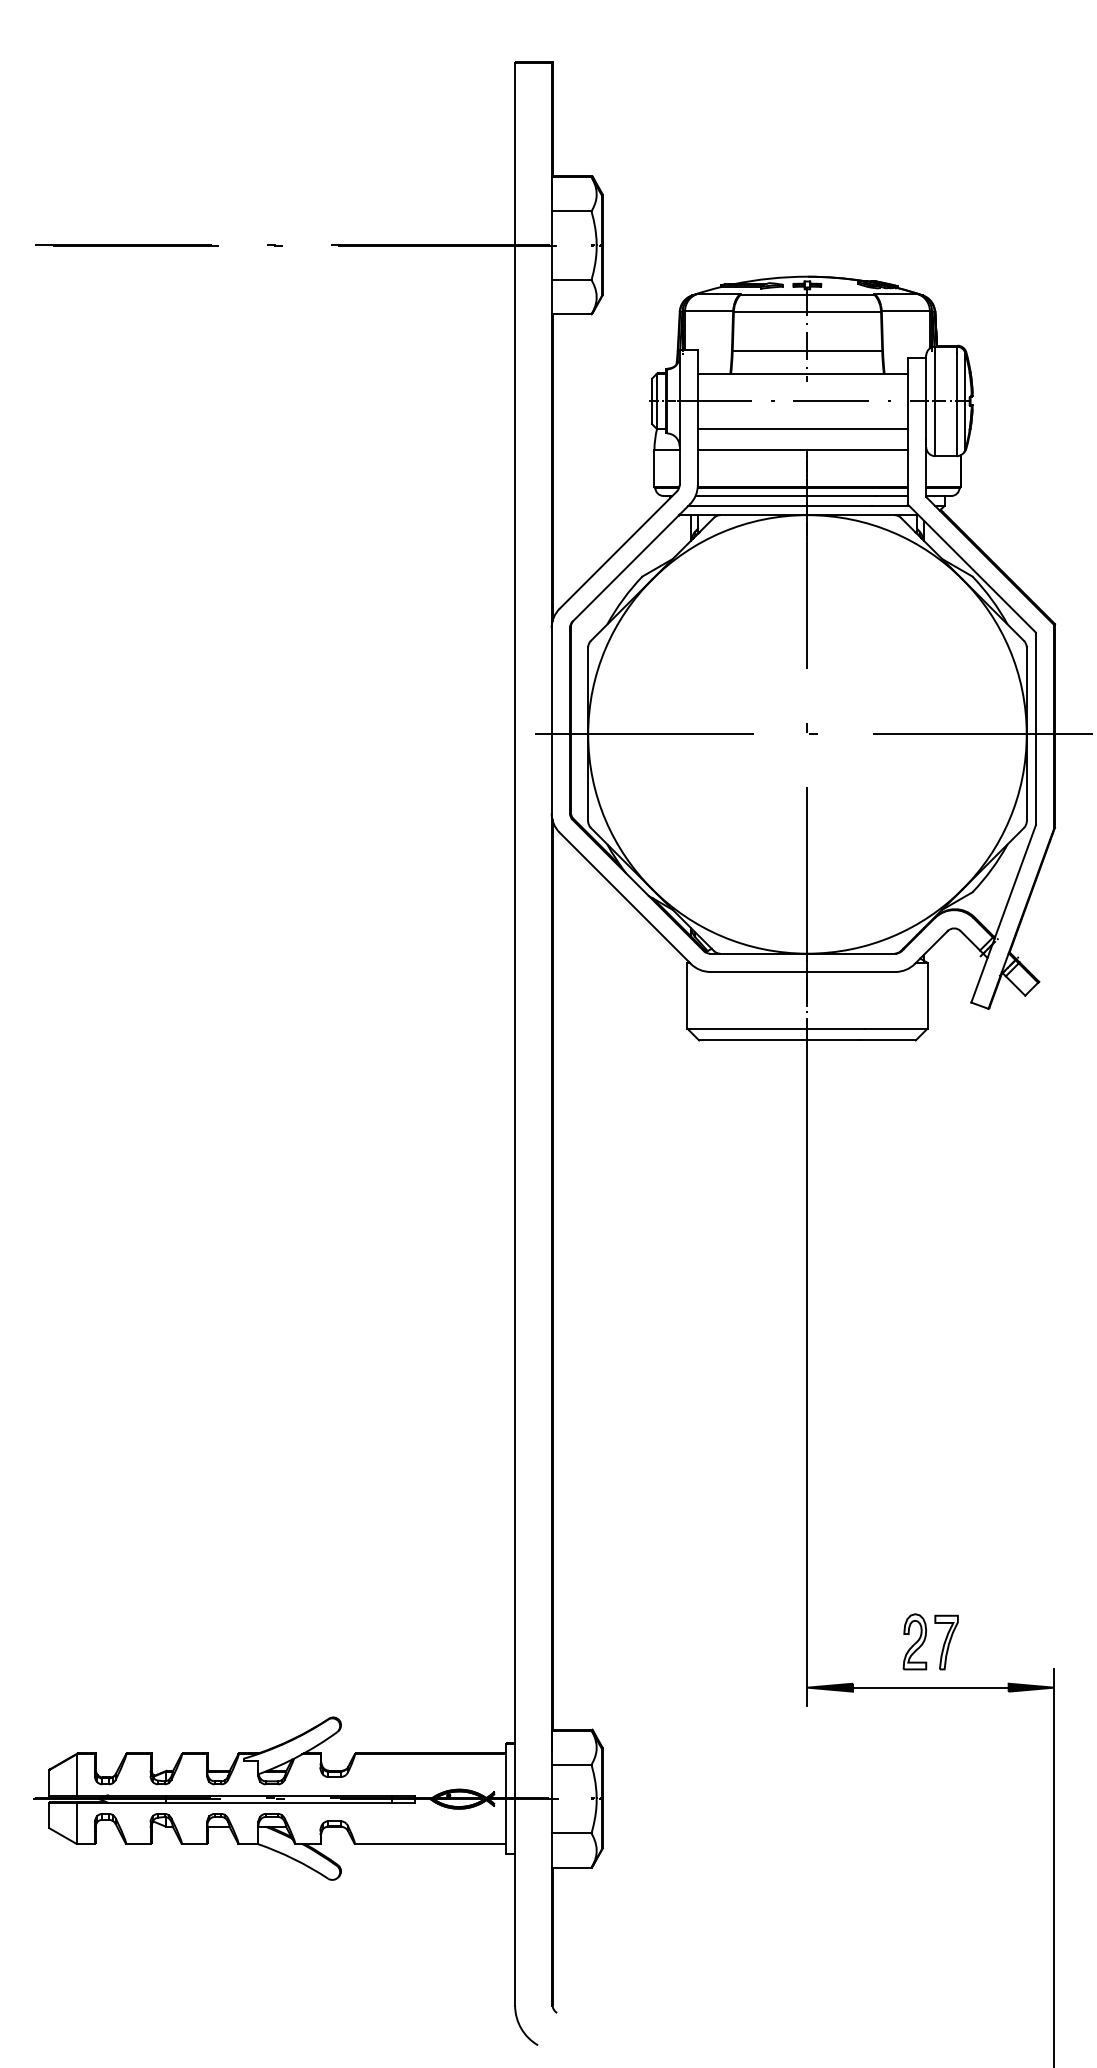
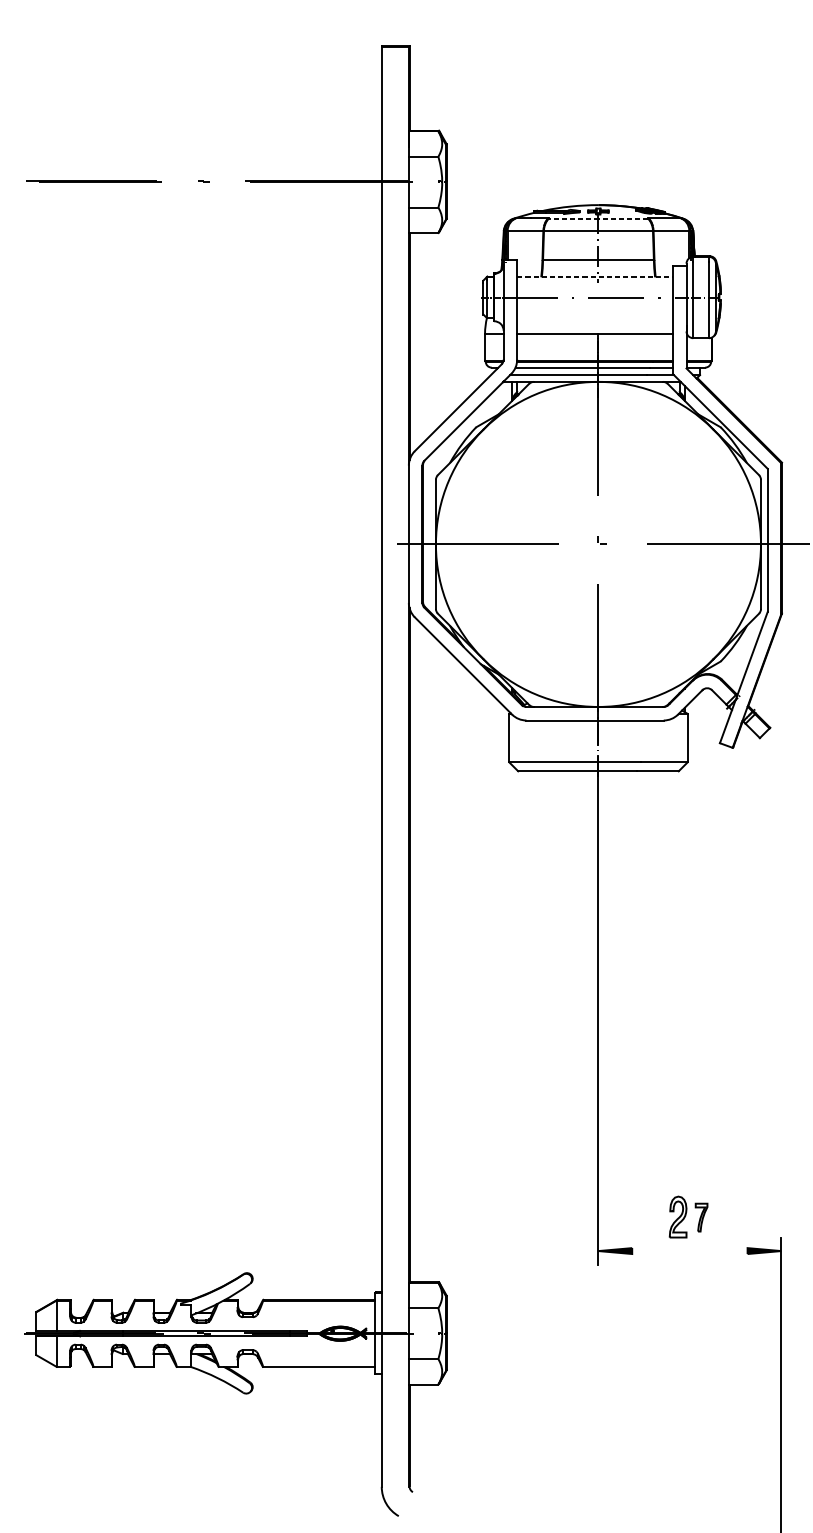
line: (806, 295) -> (597, 219), solid -> dashed
line: (803, 374) -> (595, 277), solid -> dashed
line: (802, 428) -> (594, 317), removed
part: (946, 1642) -> (701, 1217), size x0.7
line: (930, 1687) -> (689, 1250), removed

